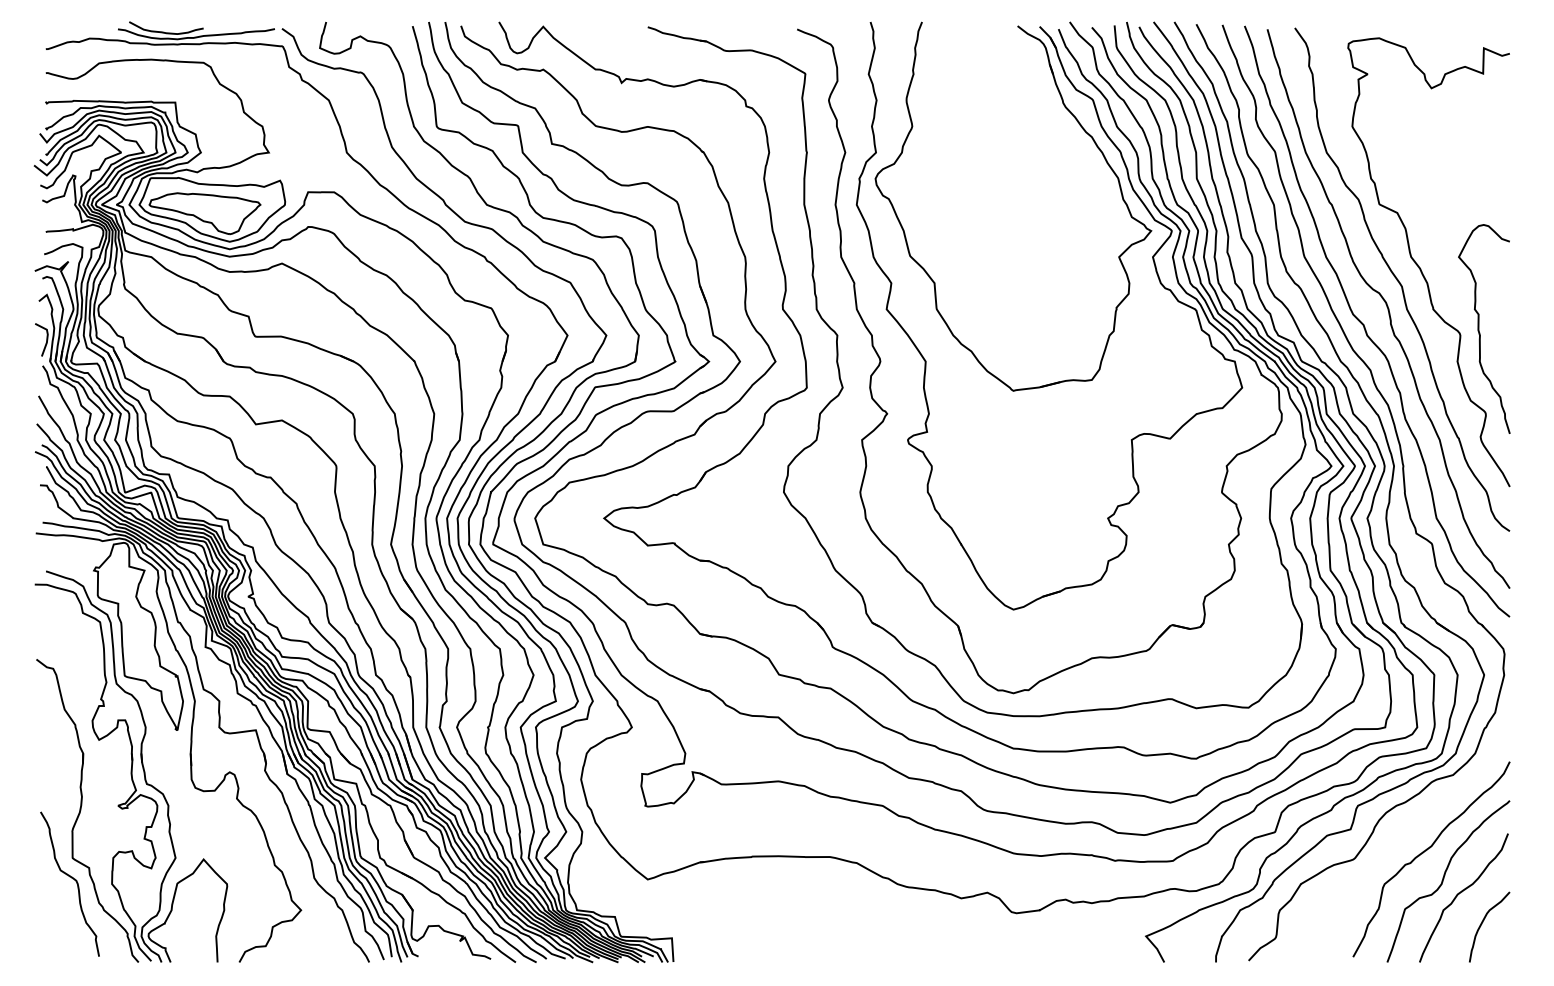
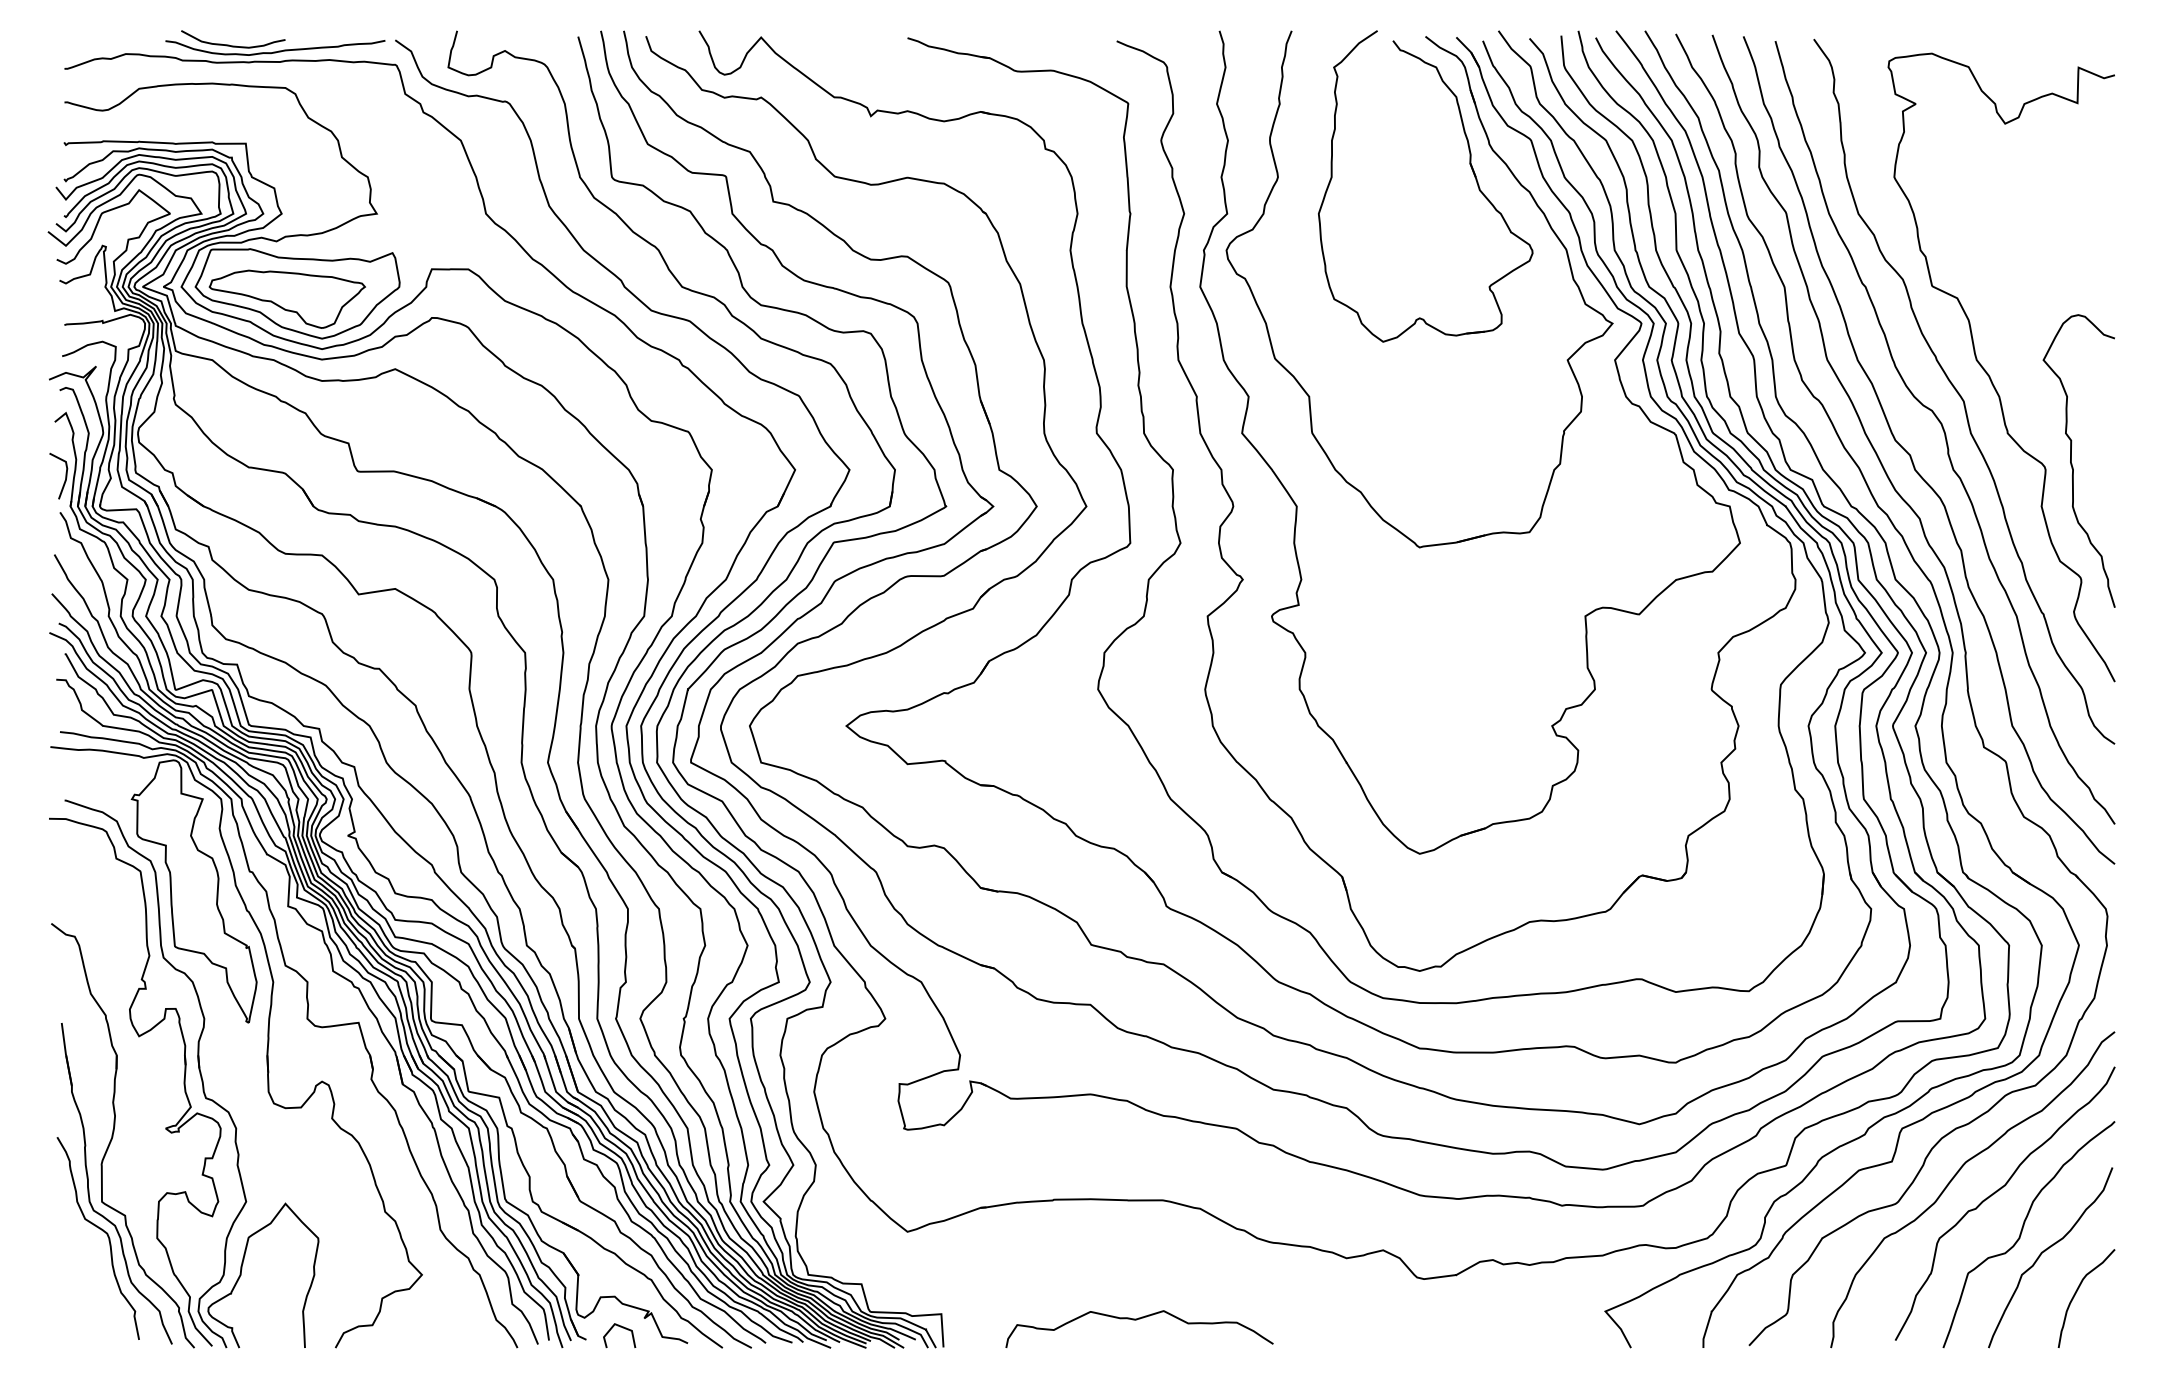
part: (1049, 119) -> (1470, 167), added
curve: (1397, 838) -> (1957, 1174), added
part: (63, 848) -> (89, 1188), added
curve: (811, 942) -> (1137, 1320), added
line: (444, 948) -> (622, 1328), added

